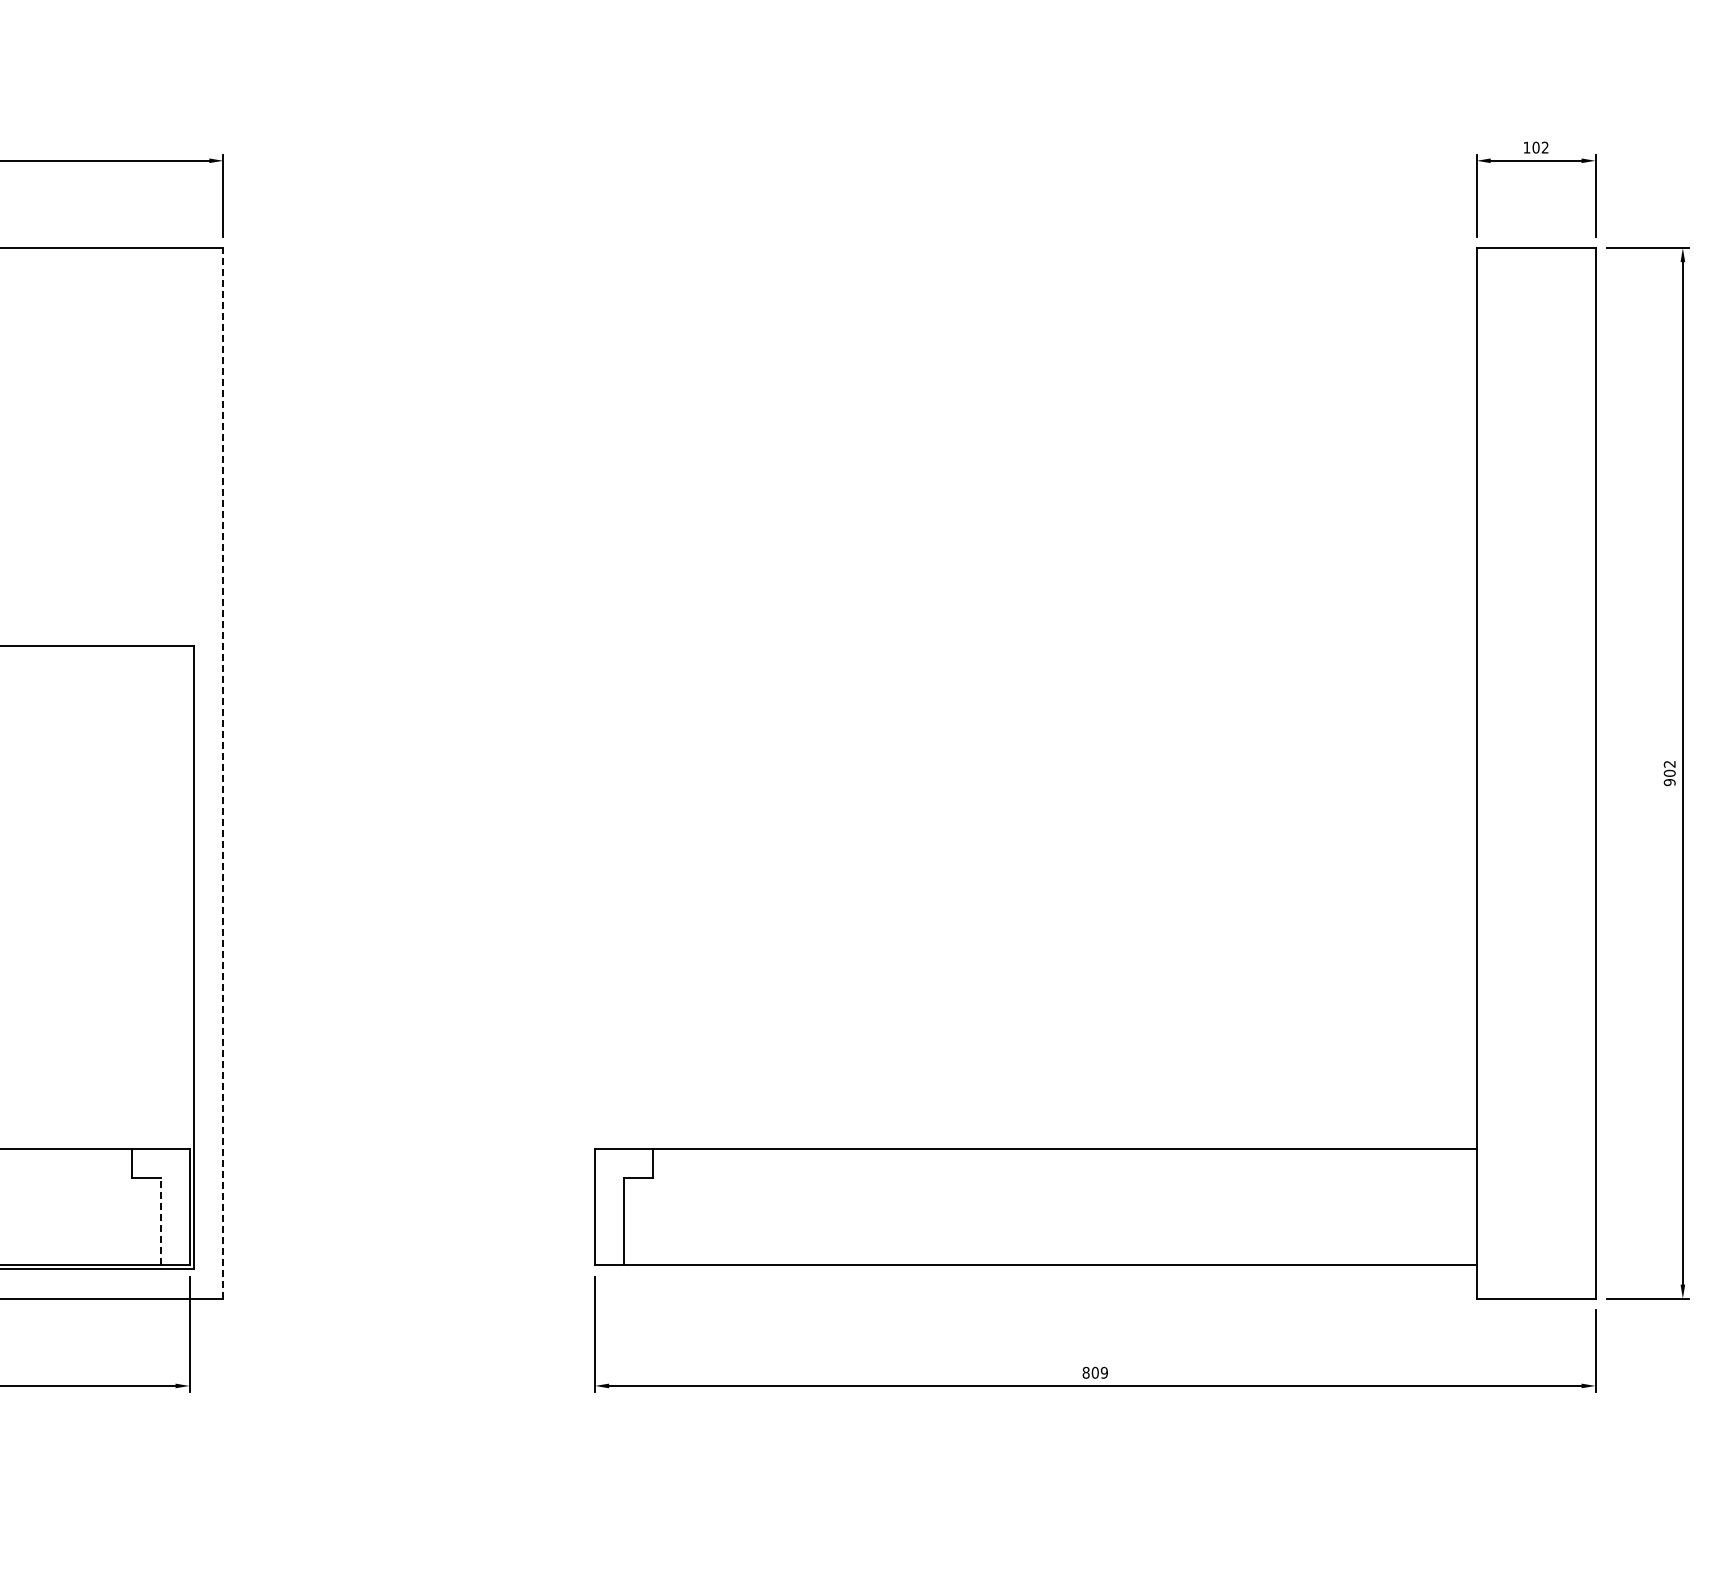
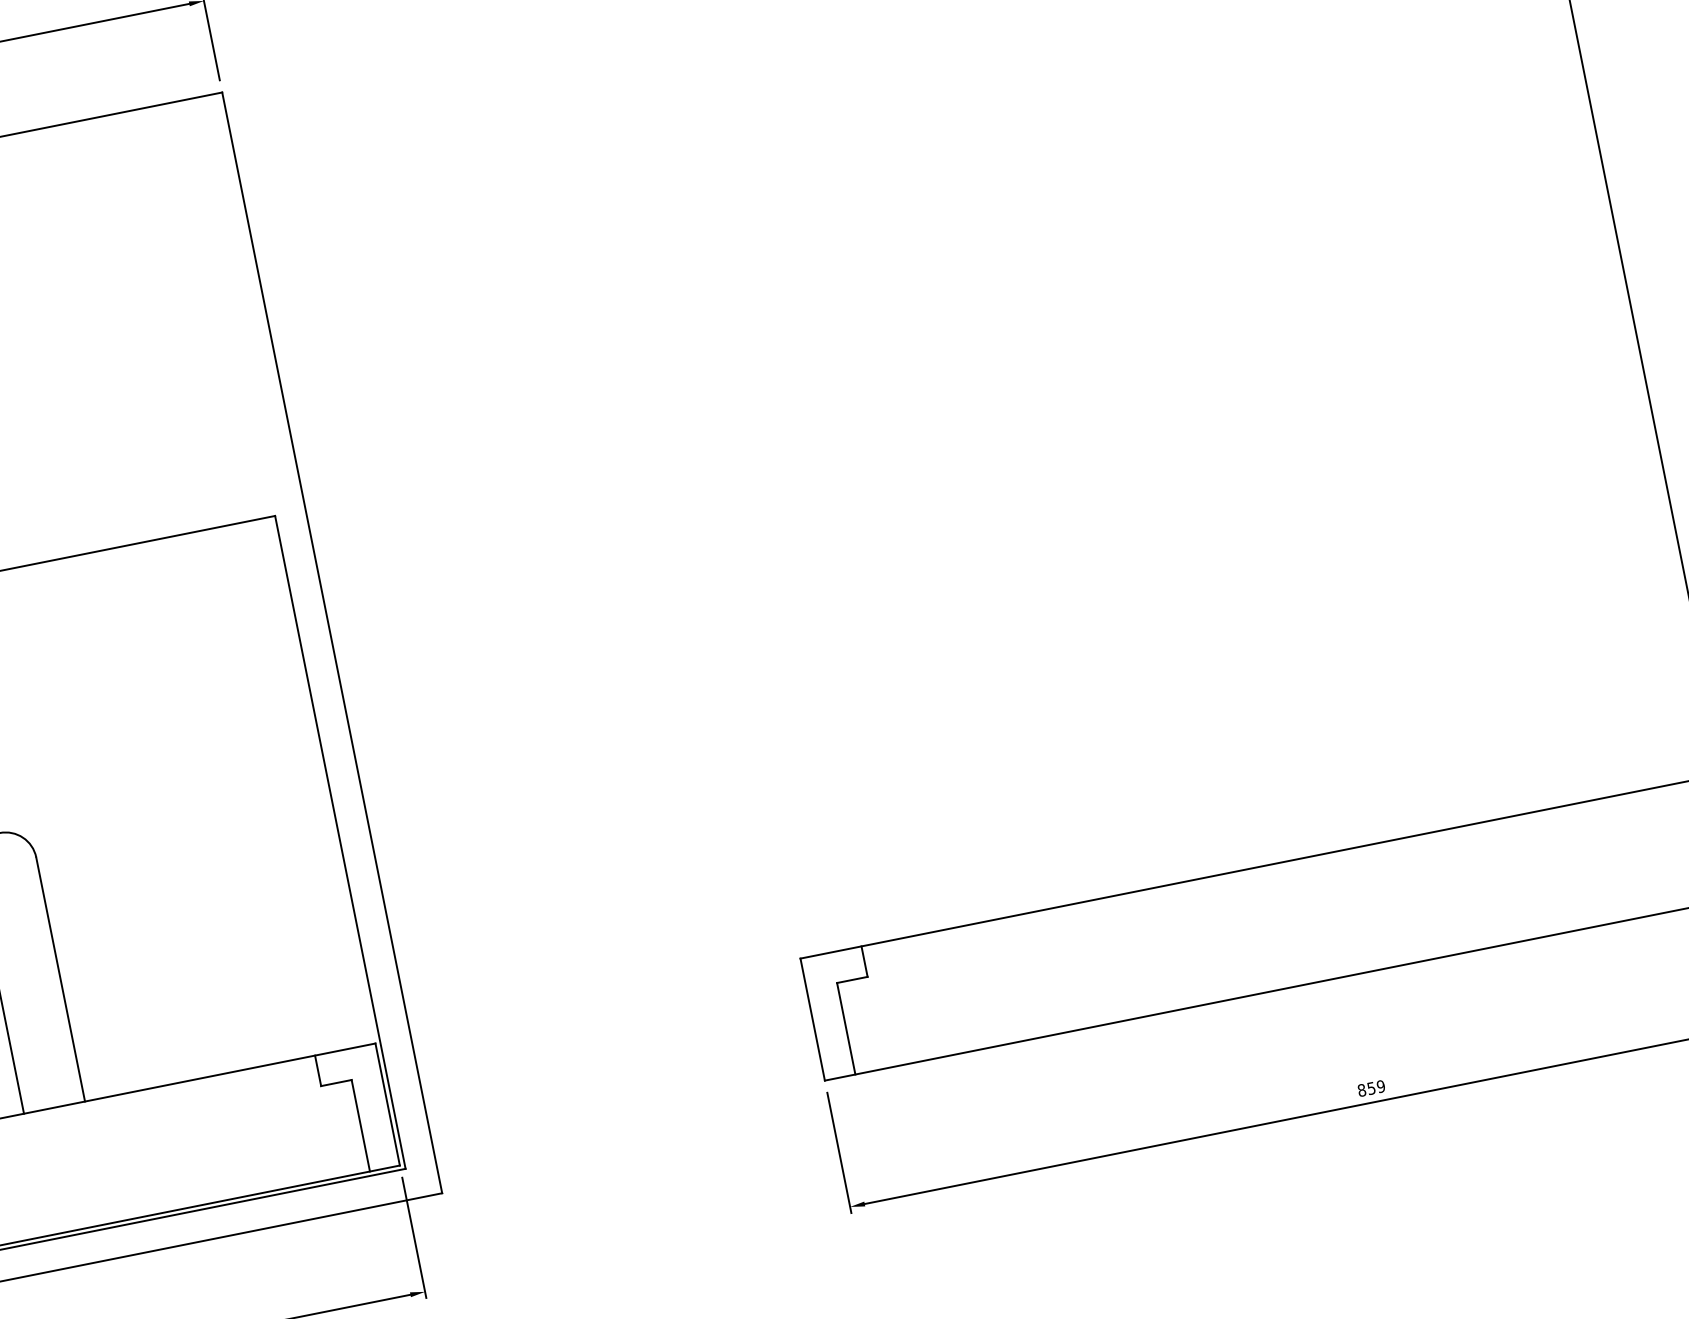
line: (223, 772) -> (332, 641), dashed -> solid
line: (161, 1221) -> (361, 1125), dashed -> solid
text: (1094, 1372) -> (1370, 1088), 809 -> 859

